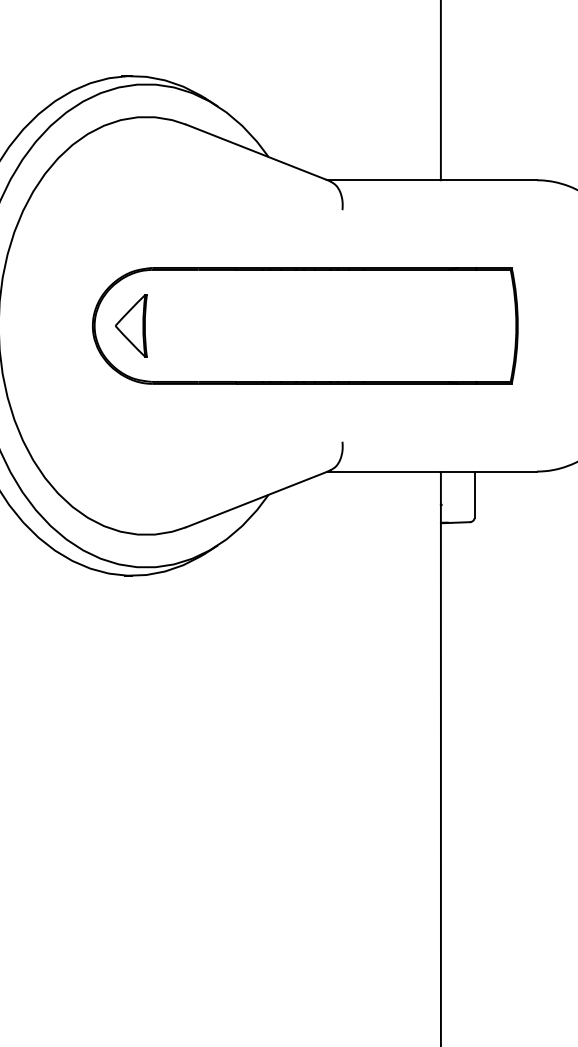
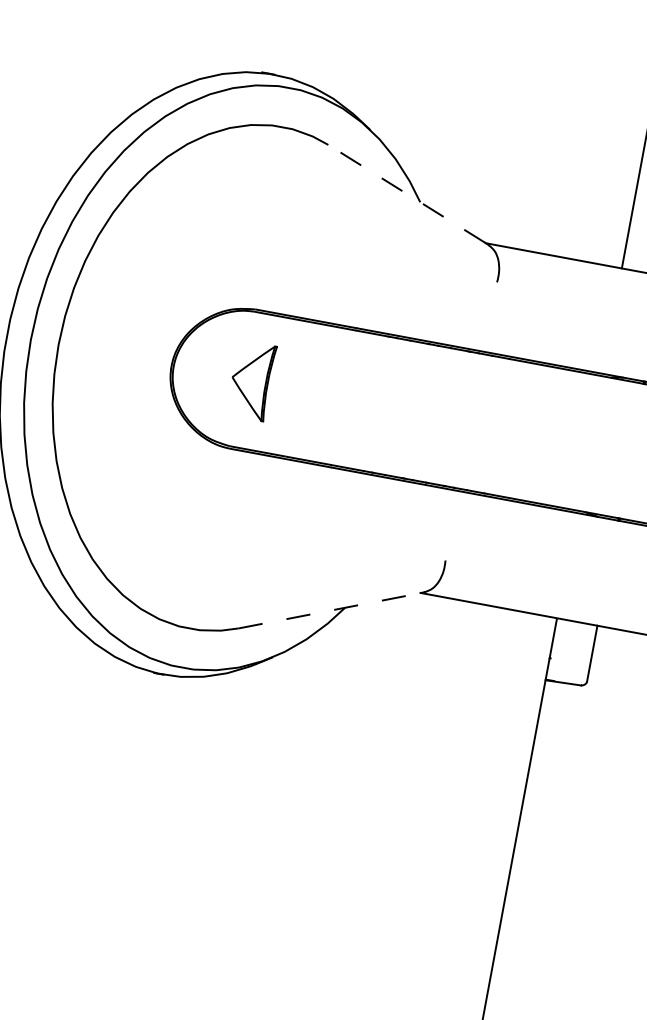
line: (256, 152) -> (406, 194), solid -> dashed
part: (131, 325) -> (251, 380), moved
line: (256, 499) -> (329, 610), solid -> dashed

